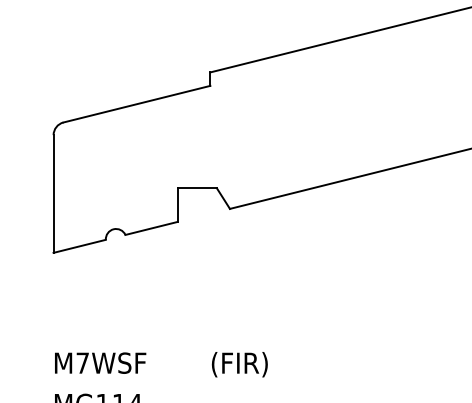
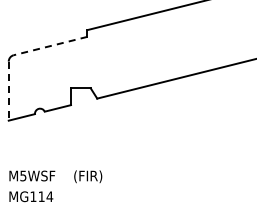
line: (136, 105) -> (50, 46), solid -> dashed
line: (53, 194) -> (8, 91), solid -> dashed
text: (82, 364) -> (23, 176), M7WSF -> M5WSF
text: (240, 364) -> (88, 176), moved

